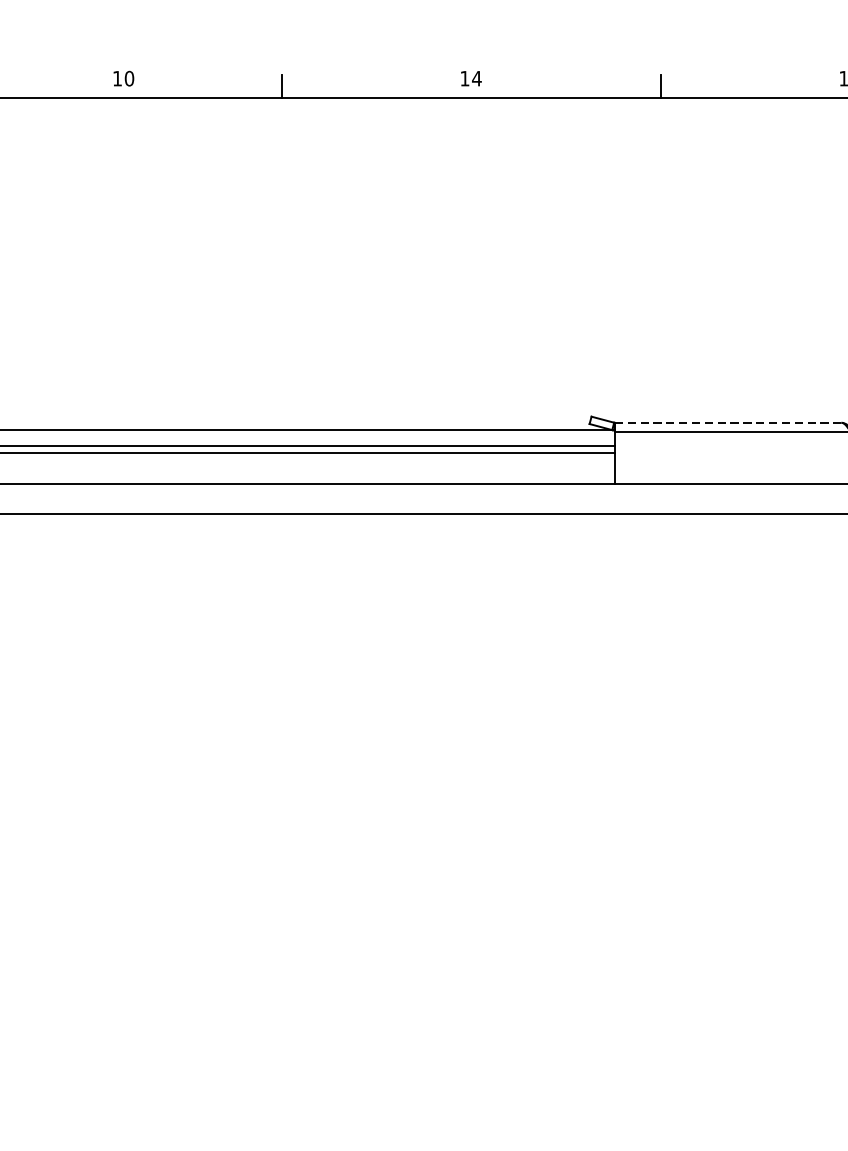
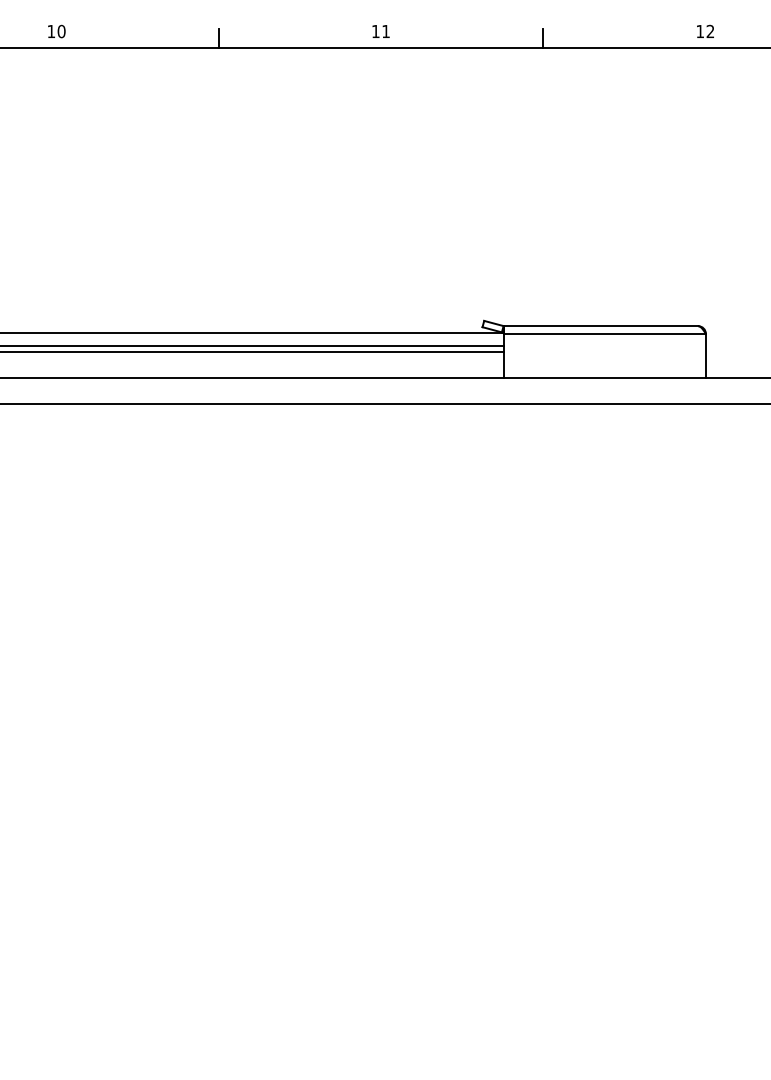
text: (123, 78) -> (56, 31), moved
text: (476, 78) -> (385, 31), 14 -> 11
line: (727, 423) -> (600, 326), dashed -> solid

